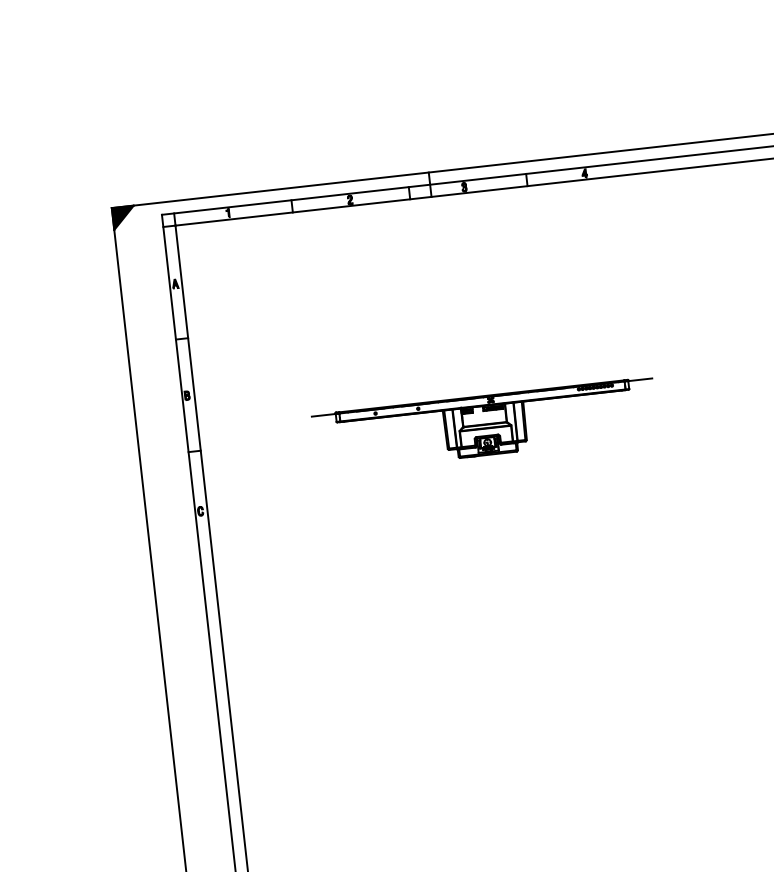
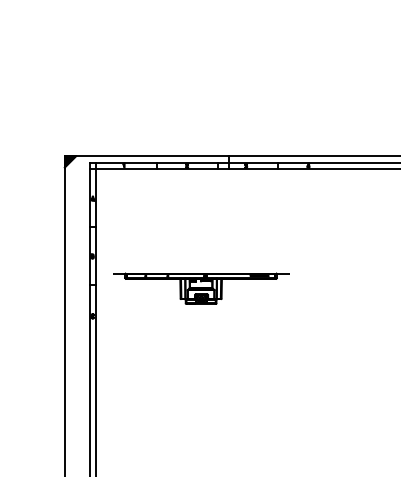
part: (485, 424) -> (201, 288), moved

